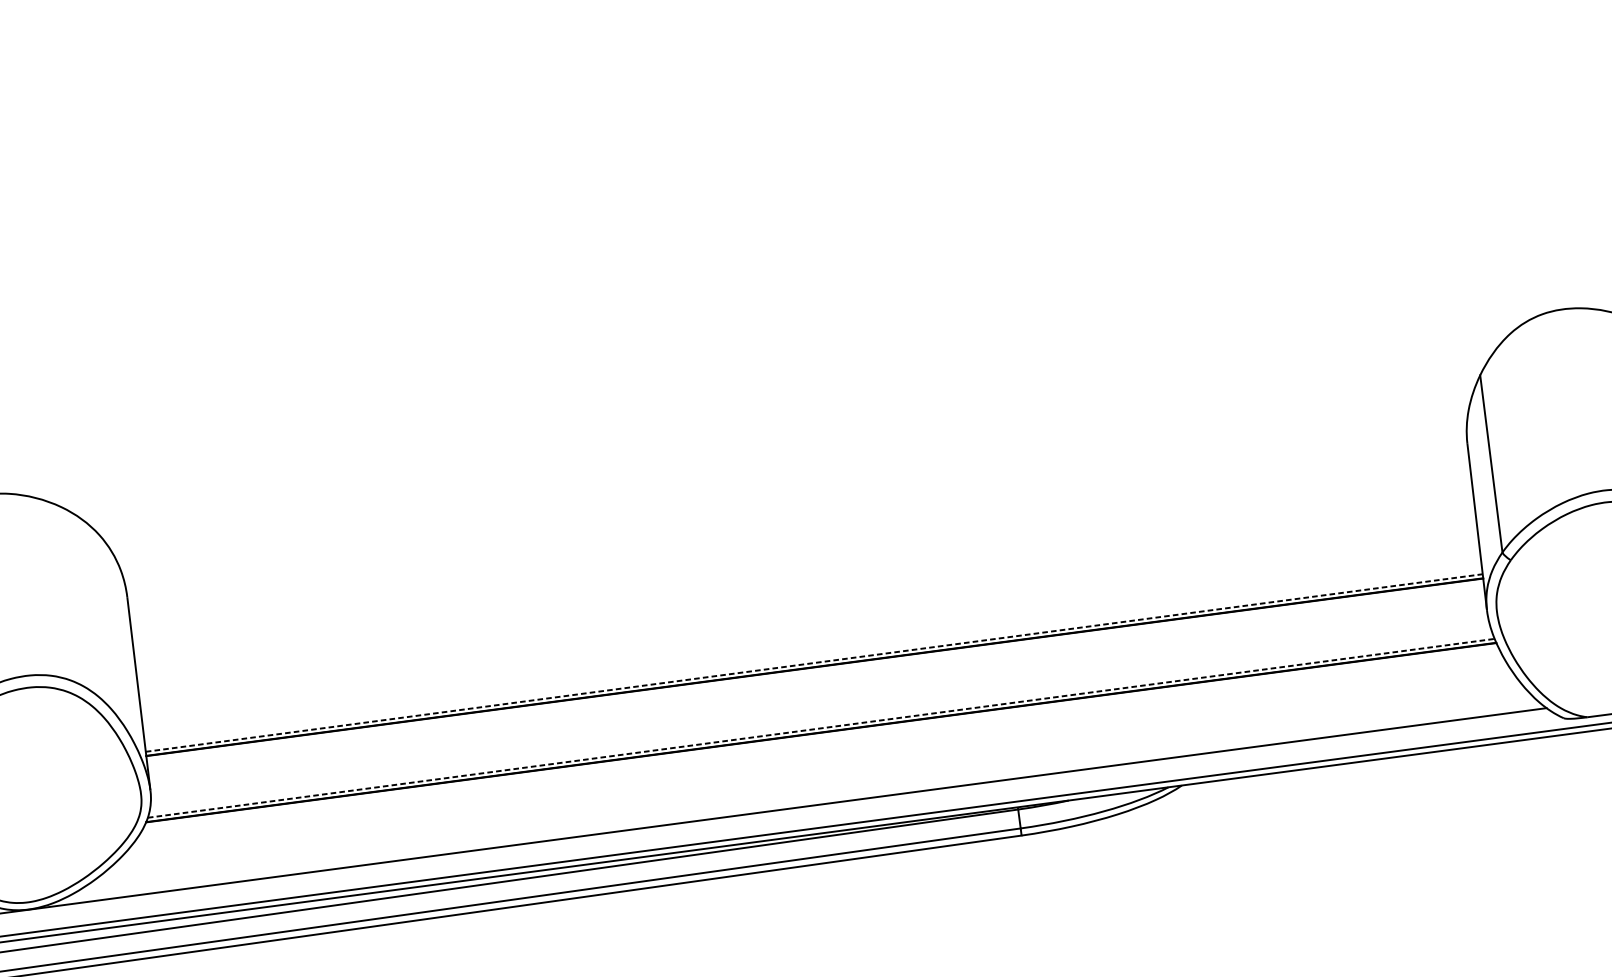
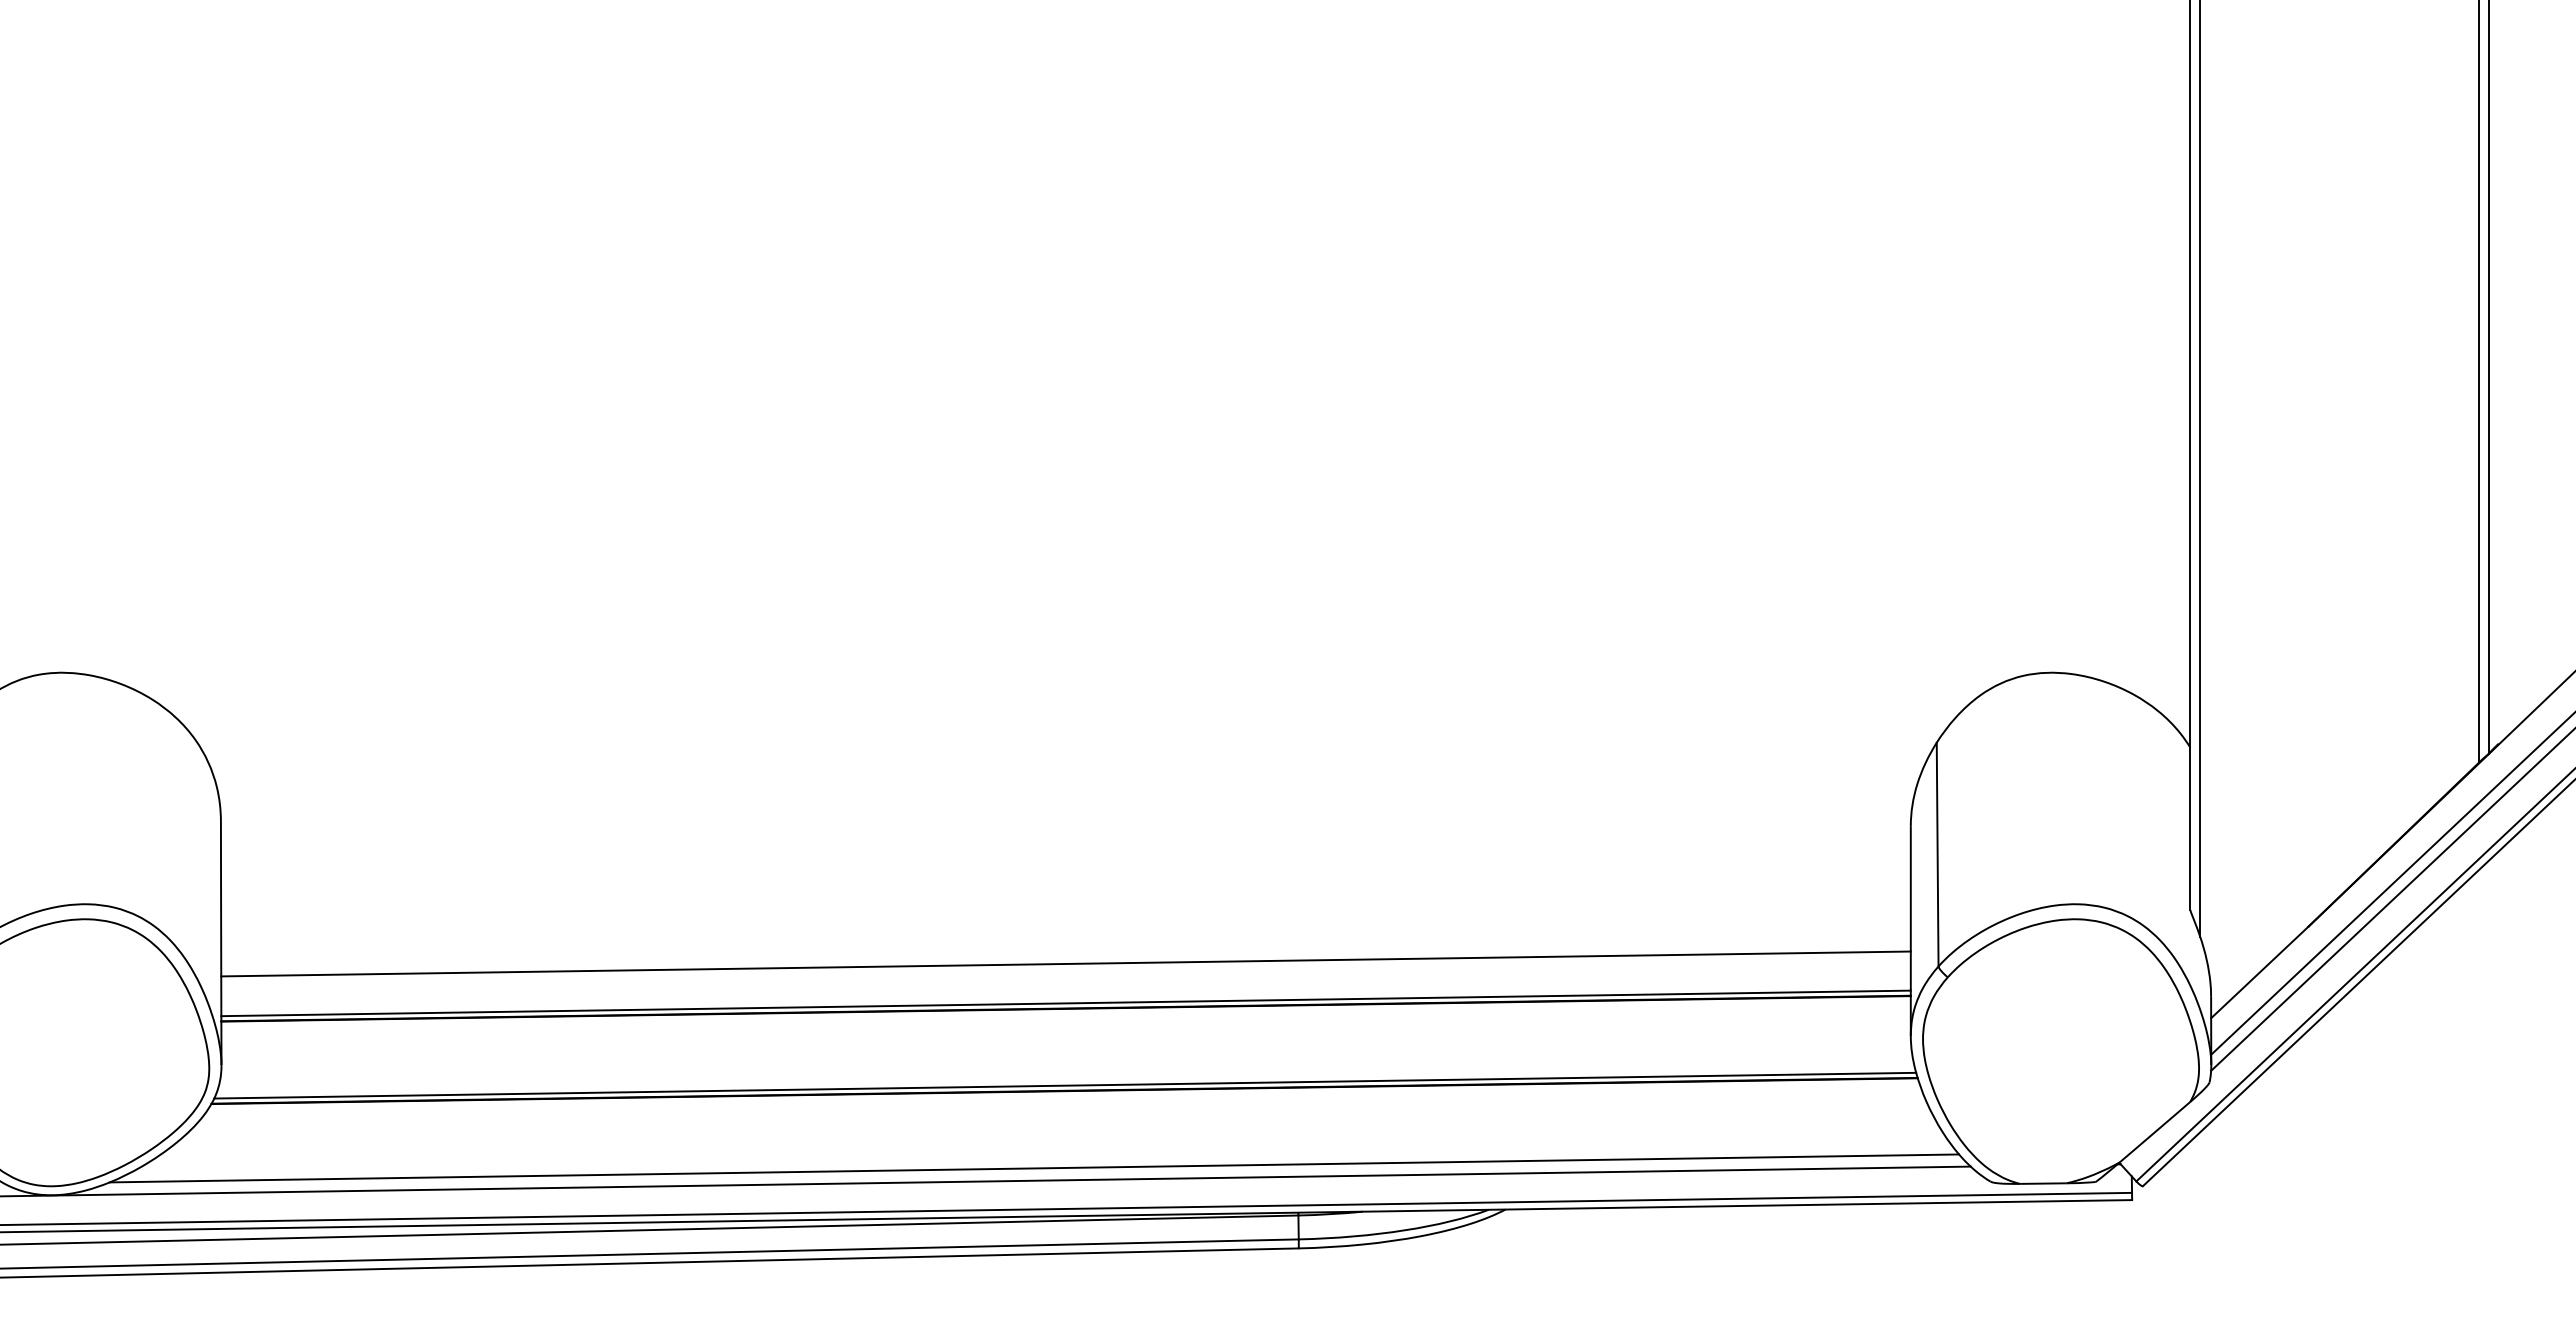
line: (810, 631) -> (1065, 963), added
line: (814, 663) -> (1066, 1003), dashed -> solid
line: (821, 728) -> (1065, 1085), dashed -> solid
line: (804, 796) -> (1034, 1168), added

